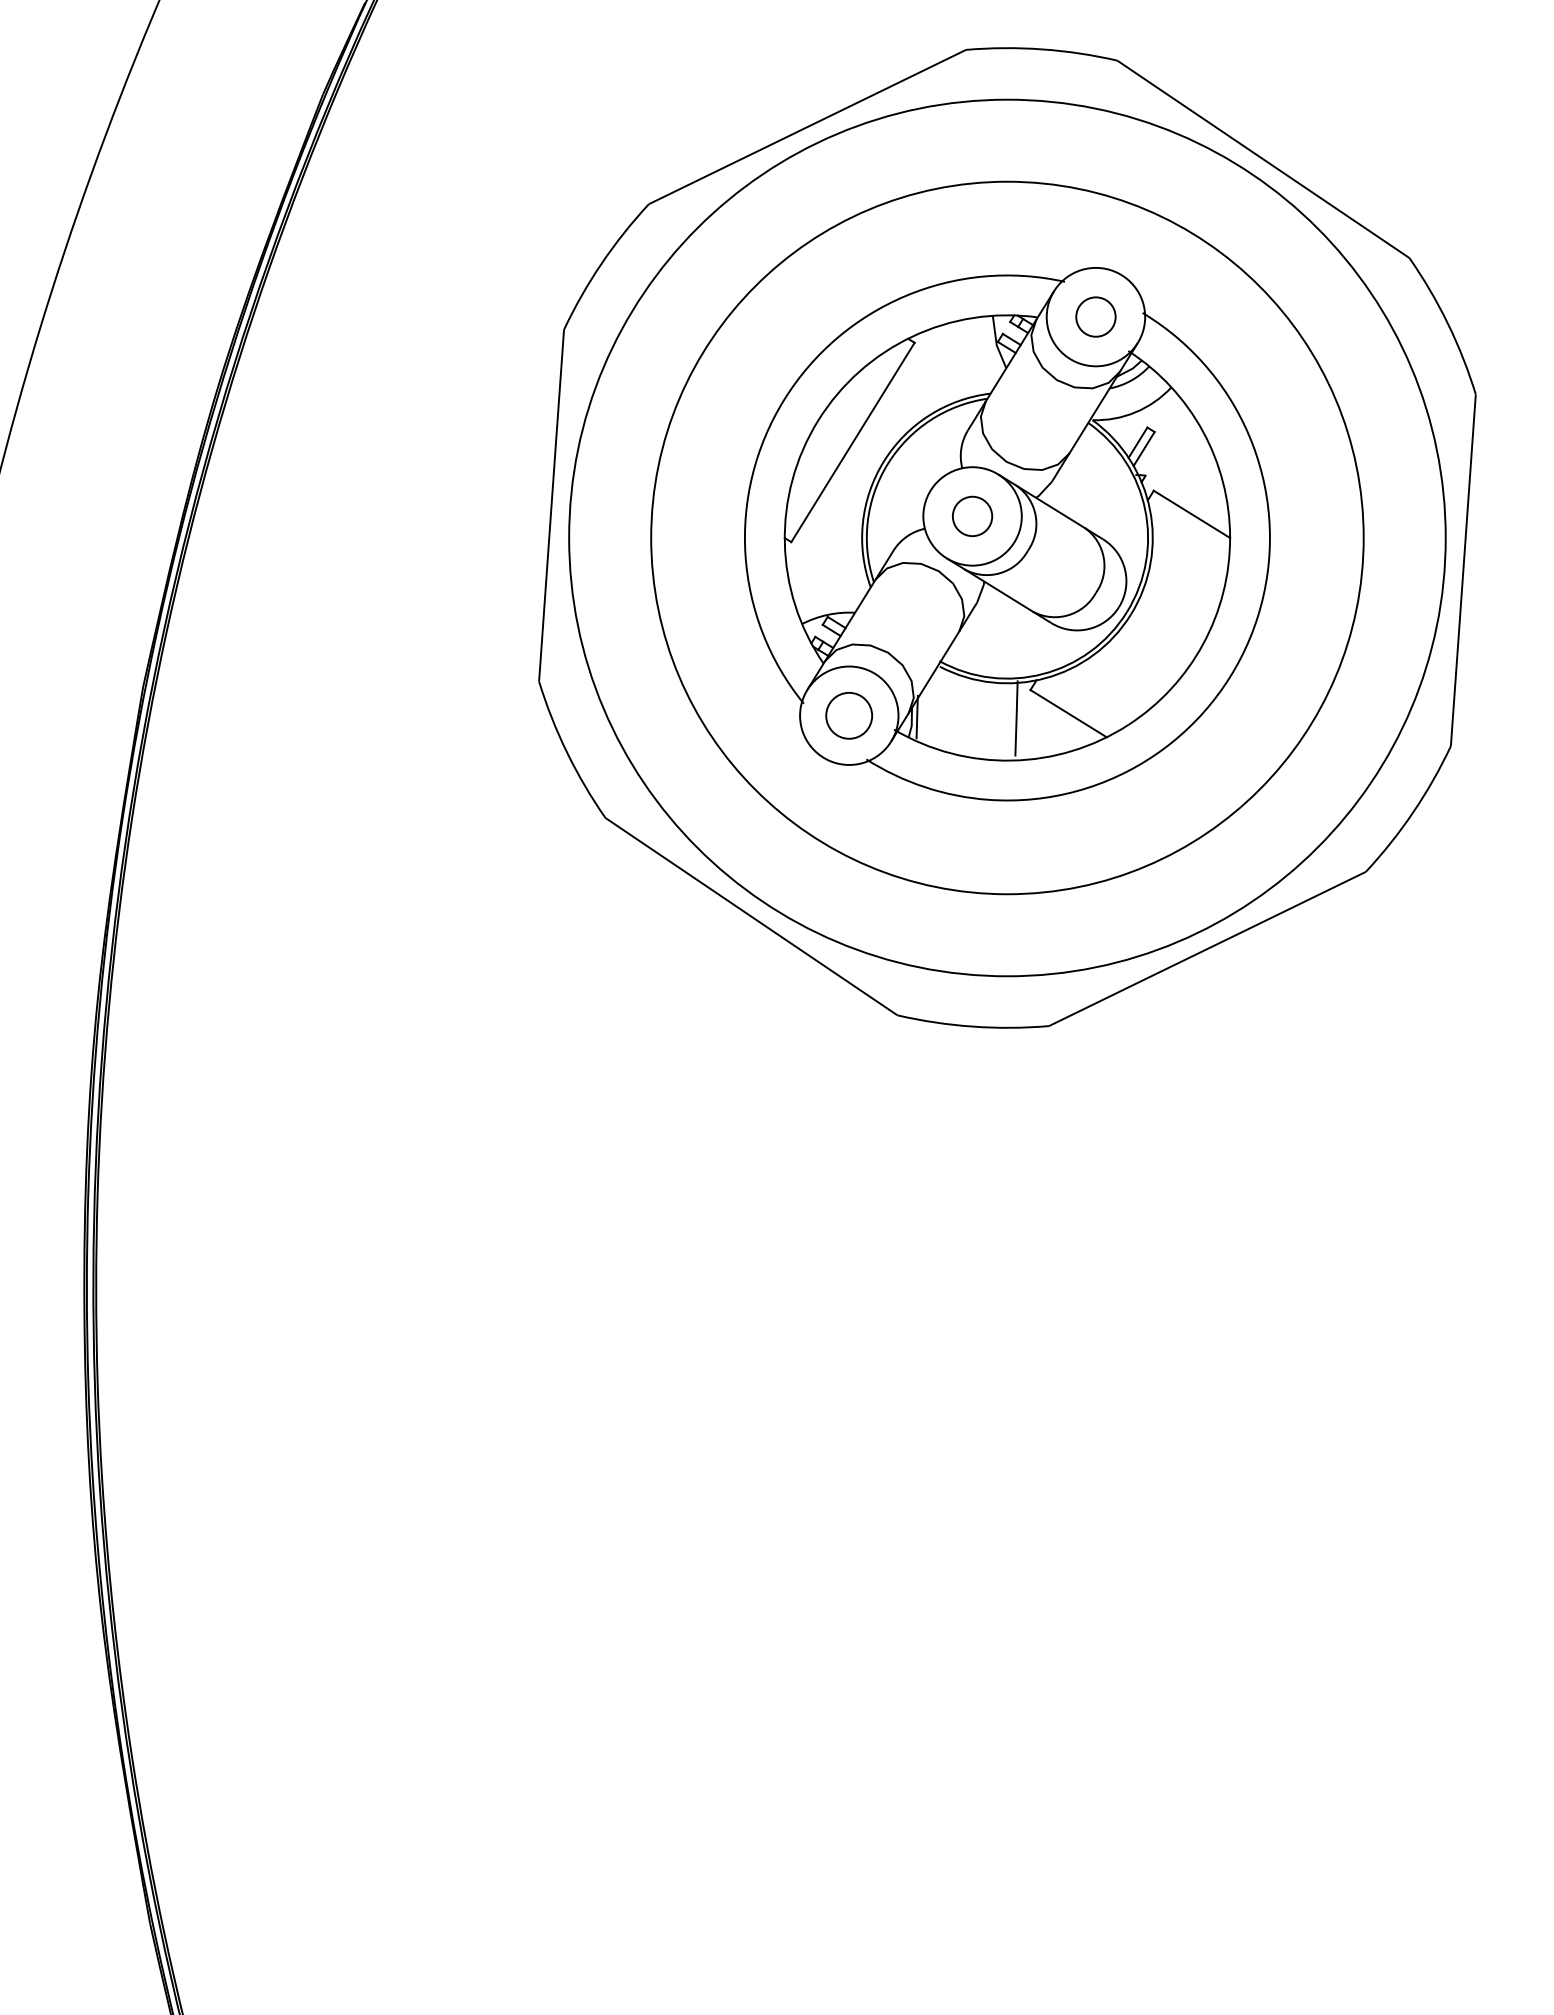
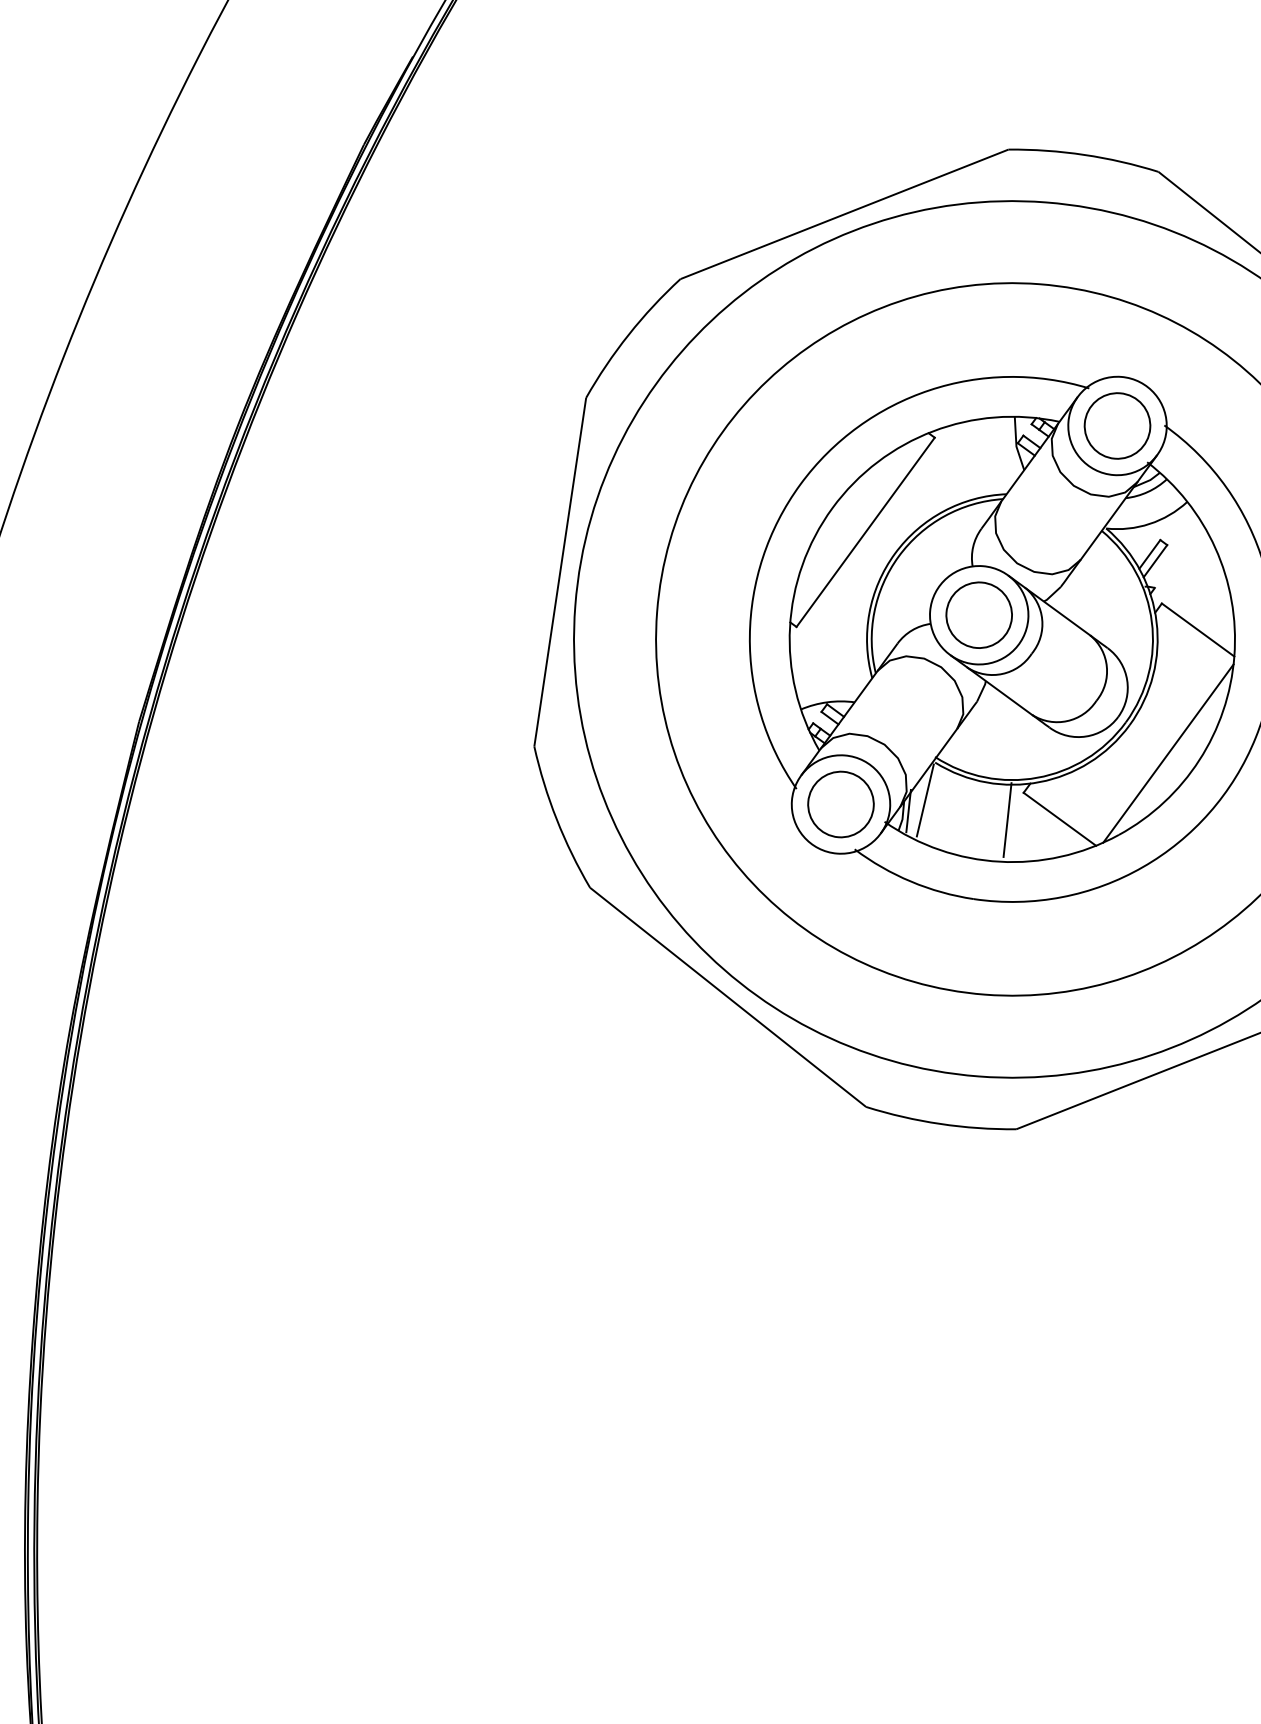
circle: (1095, 316) -> (1117, 425), size x1.67
circle: (972, 516) -> (979, 615), size x1.67
line: (1171, 639) -> (1168, 753), added
line: (932, 704) -> (924, 799), added
circle: (848, 715) -> (840, 804), size x1.43

